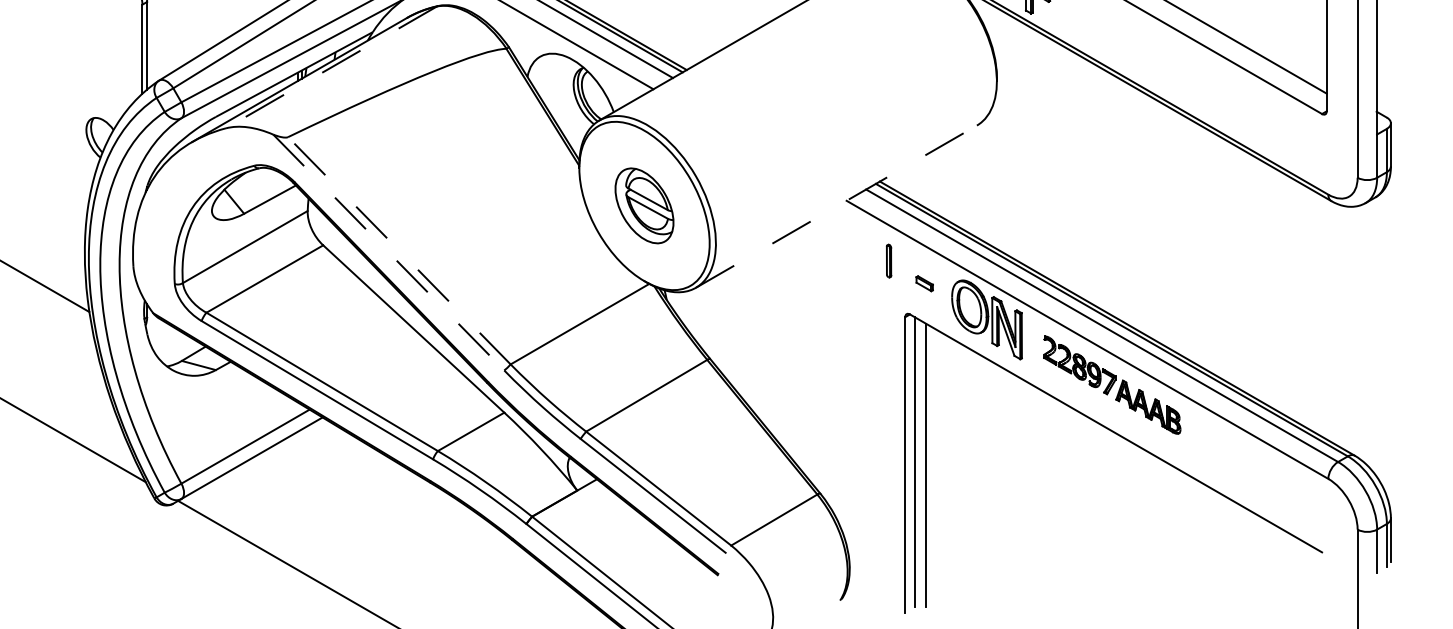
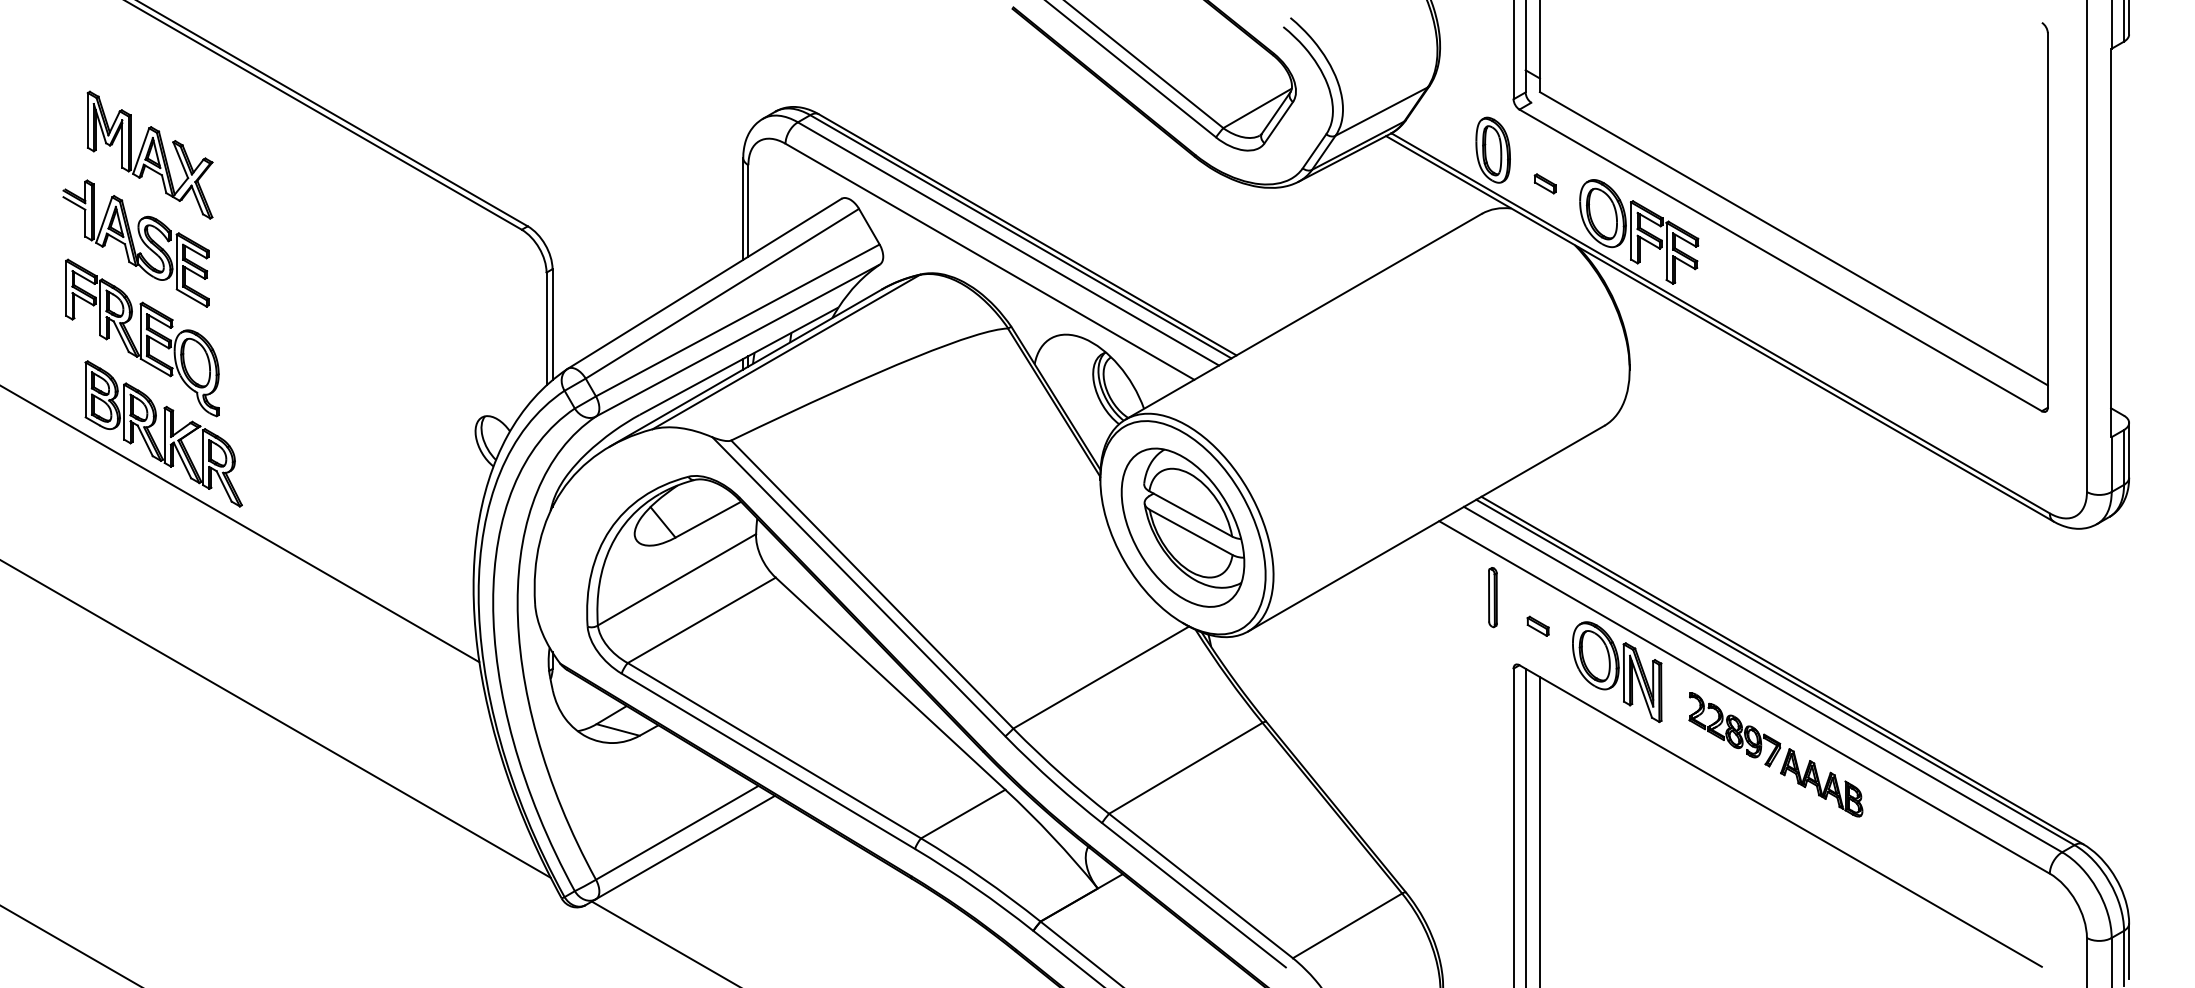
line: (330, 67) -> (785, 352), dashed -> solid
part: (644, 205) -> (1182, 527), size x1.67
line: (836, 206) -> (1426, 528), dashed -> solid
line: (399, 250) -> (872, 584), dashed -> solid
line: (389, 253) -> (859, 587), dashed -> solid
part: (888, 261) -> (1492, 597), size x1.43

